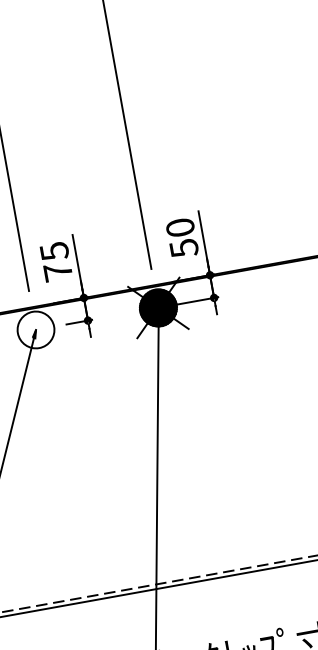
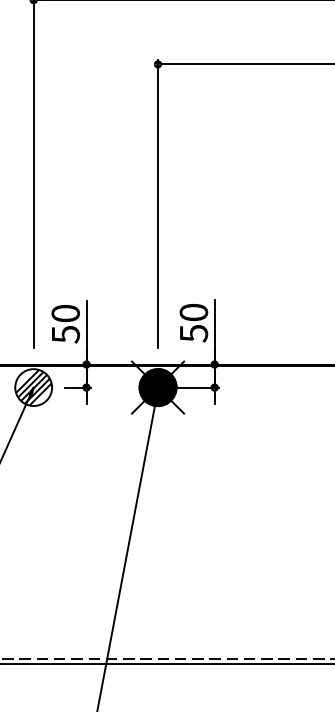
text: (56, 262) -> (65, 324), 75 -> 50
hatch: (35, 329) -> (33, 387), added

